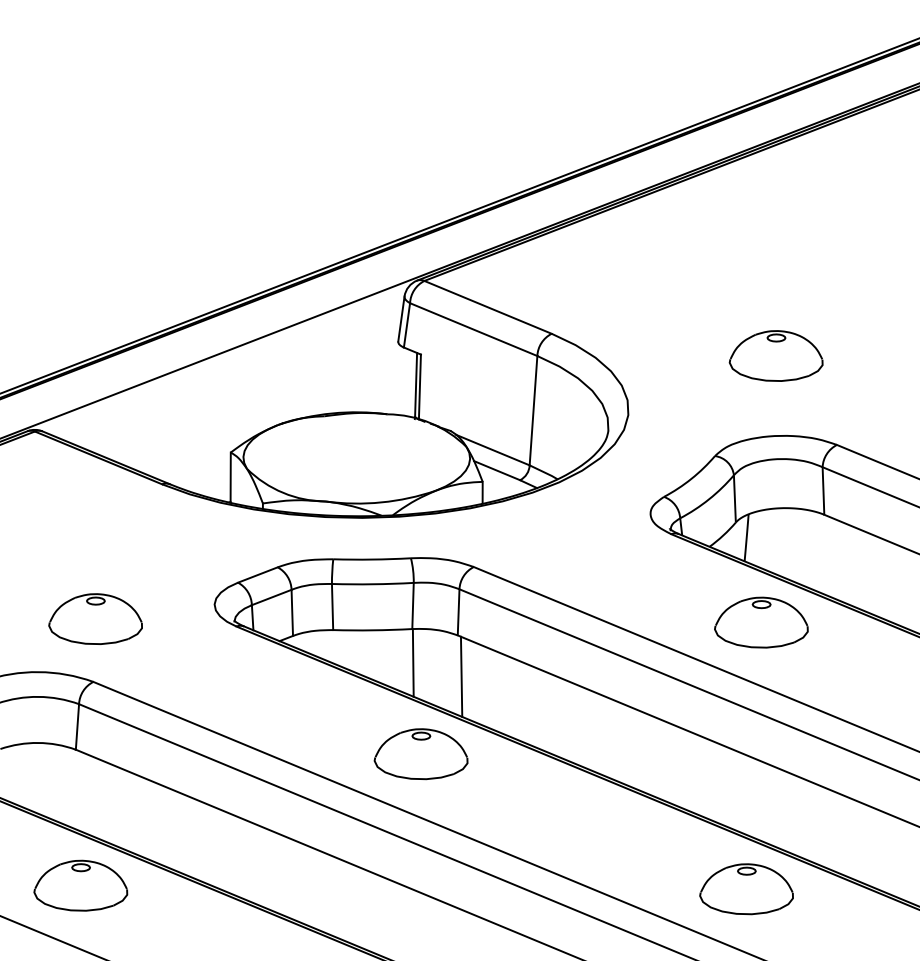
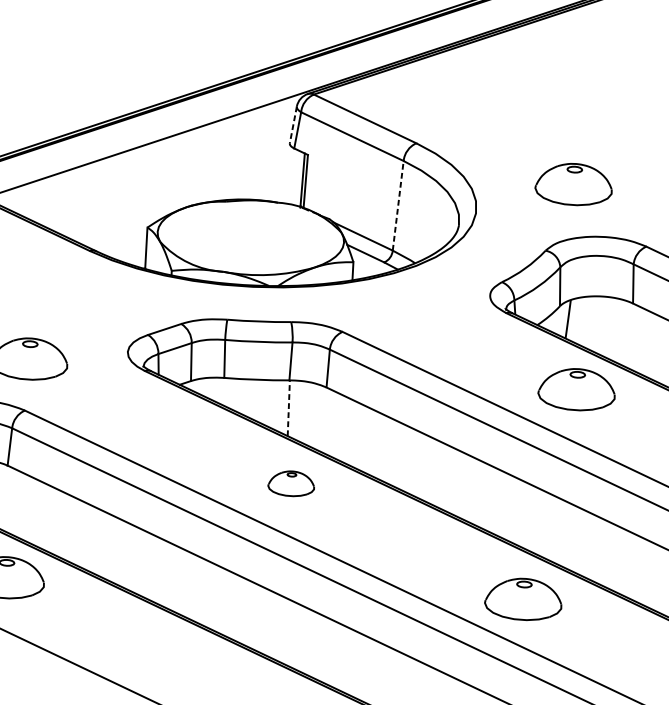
line: (401, 319) -> (293, 125), solid -> dashed
part: (775, 355) -> (573, 184), moved
line: (533, 410) -> (398, 205), solid -> dashed
line: (413, 662) -> (288, 407), solid -> dashed
line: (461, 676) -> (327, 421), removed
part: (420, 754) -> (290, 483), size x0.6
part: (746, 889) -> (523, 599), moved

